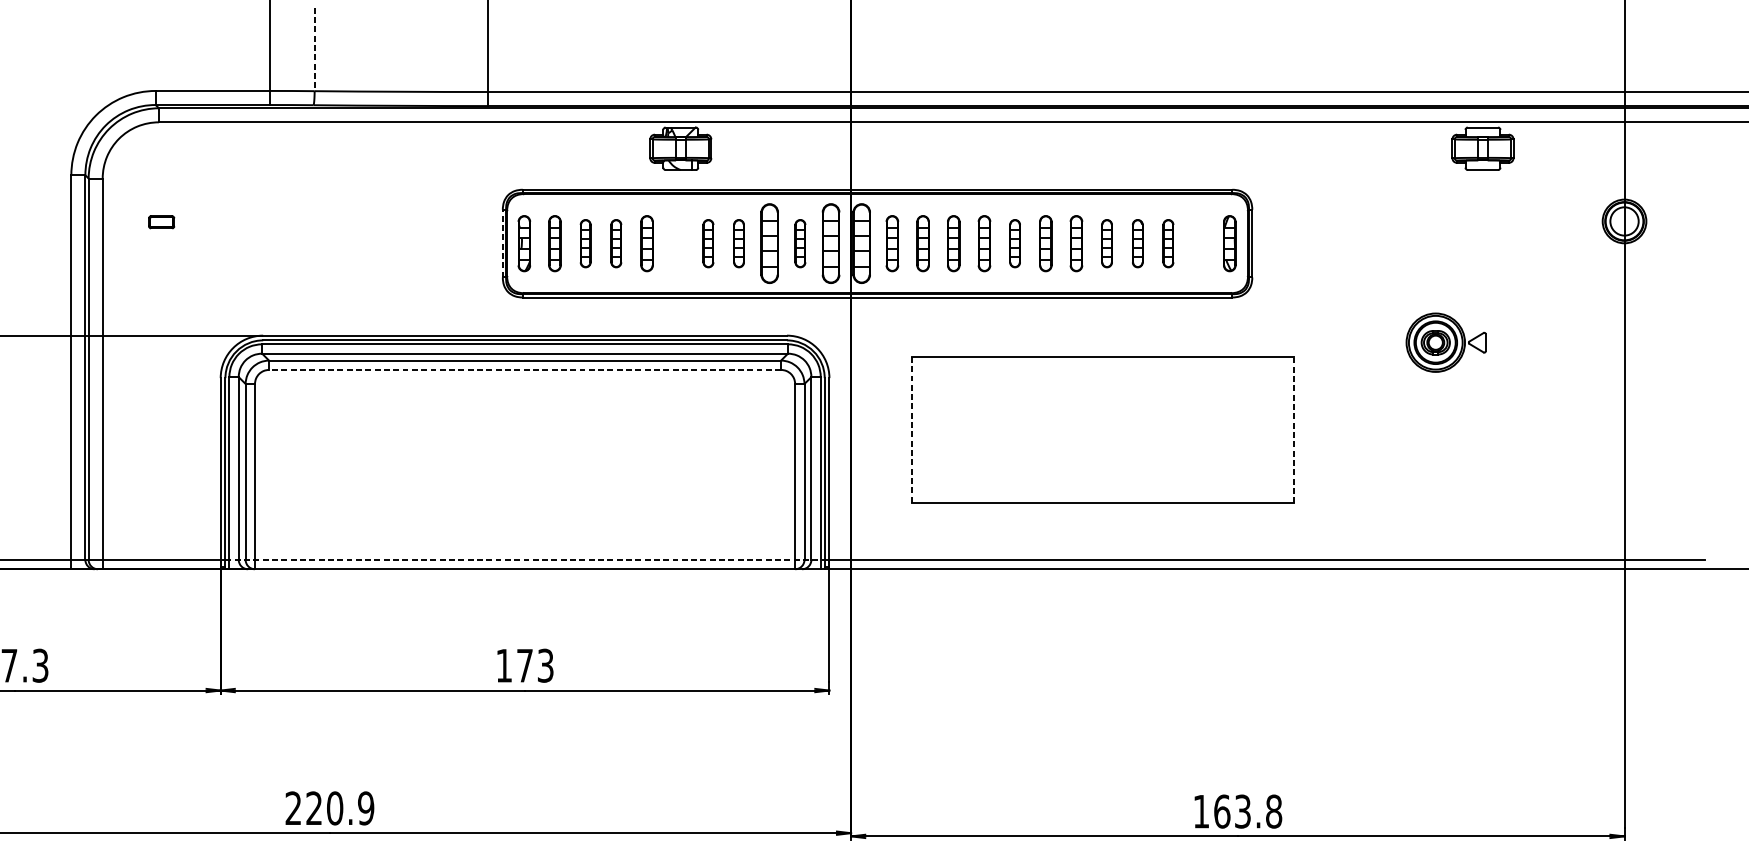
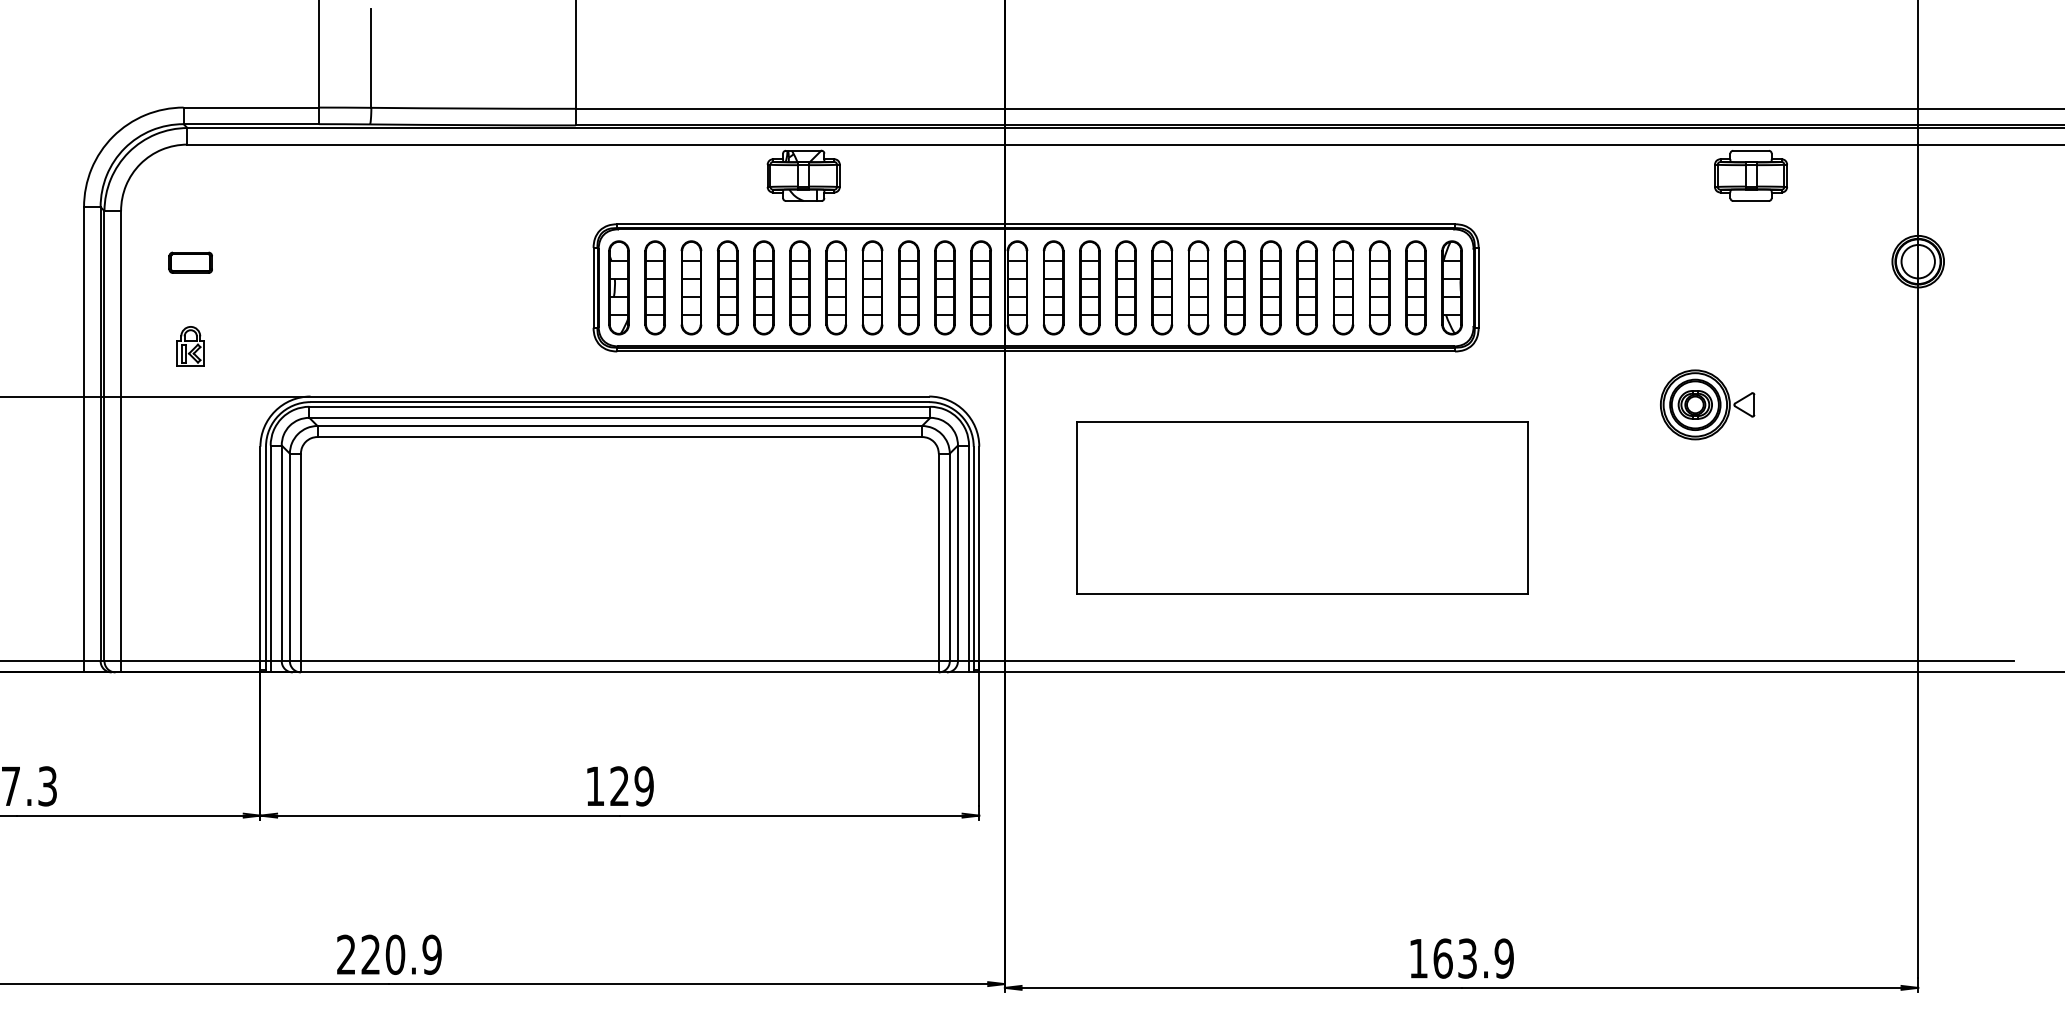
line: (314, 50) -> (371, 59), dashed -> solid
part: (161, 222) -> (190, 262), size x1.43
line: (502, 243) -> (593, 287), dashed -> solid
part: (523, 243) -> (618, 287), size x1.43
part: (554, 243) -> (654, 287), size x1.43
part: (585, 243) -> (691, 287), size x1.67
part: (616, 243) -> (727, 287), size x1.67
part: (646, 243) -> (763, 287), size x1.43
part: (677, 243) -> (799, 287), added
part: (708, 243) -> (836, 287), size x1.67
part: (739, 243) -> (872, 287), size x1.67
part: (799, 243) -> (944, 287), size x1.67
part: (892, 243) -> (1053, 287), size x1.43
part: (922, 243) -> (1089, 287), size x1.43
part: (953, 243) -> (1125, 287), size x1.43
part: (984, 243) -> (1162, 287), size x1.43
part: (1015, 243) -> (1198, 287), size x1.67
part: (1045, 243) -> (1234, 287), size x1.43
part: (1076, 243) -> (1270, 287), size x1.43
part: (1106, 243) -> (1306, 287), size x1.67
part: (1137, 243) -> (1343, 287), size x1.67
part: (1168, 243) -> (1379, 287), size x1.67
part: (1198, 243) -> (1415, 287), added
part: (1229, 243) -> (1451, 287), size x1.43
part: (161, 293) -> (190, 346), added
line: (524, 370) -> (619, 437), dashed -> solid
line: (1294, 429) -> (1528, 507), dashed -> solid
line: (911, 430) -> (1076, 508), dashed -> solid
line: (524, 560) -> (619, 661), dashed -> solid
text: (534, 665) -> (631, 786), 173 -> 129
text: (1273, 811) -> (1503, 958), 163.8 -> 163.9

